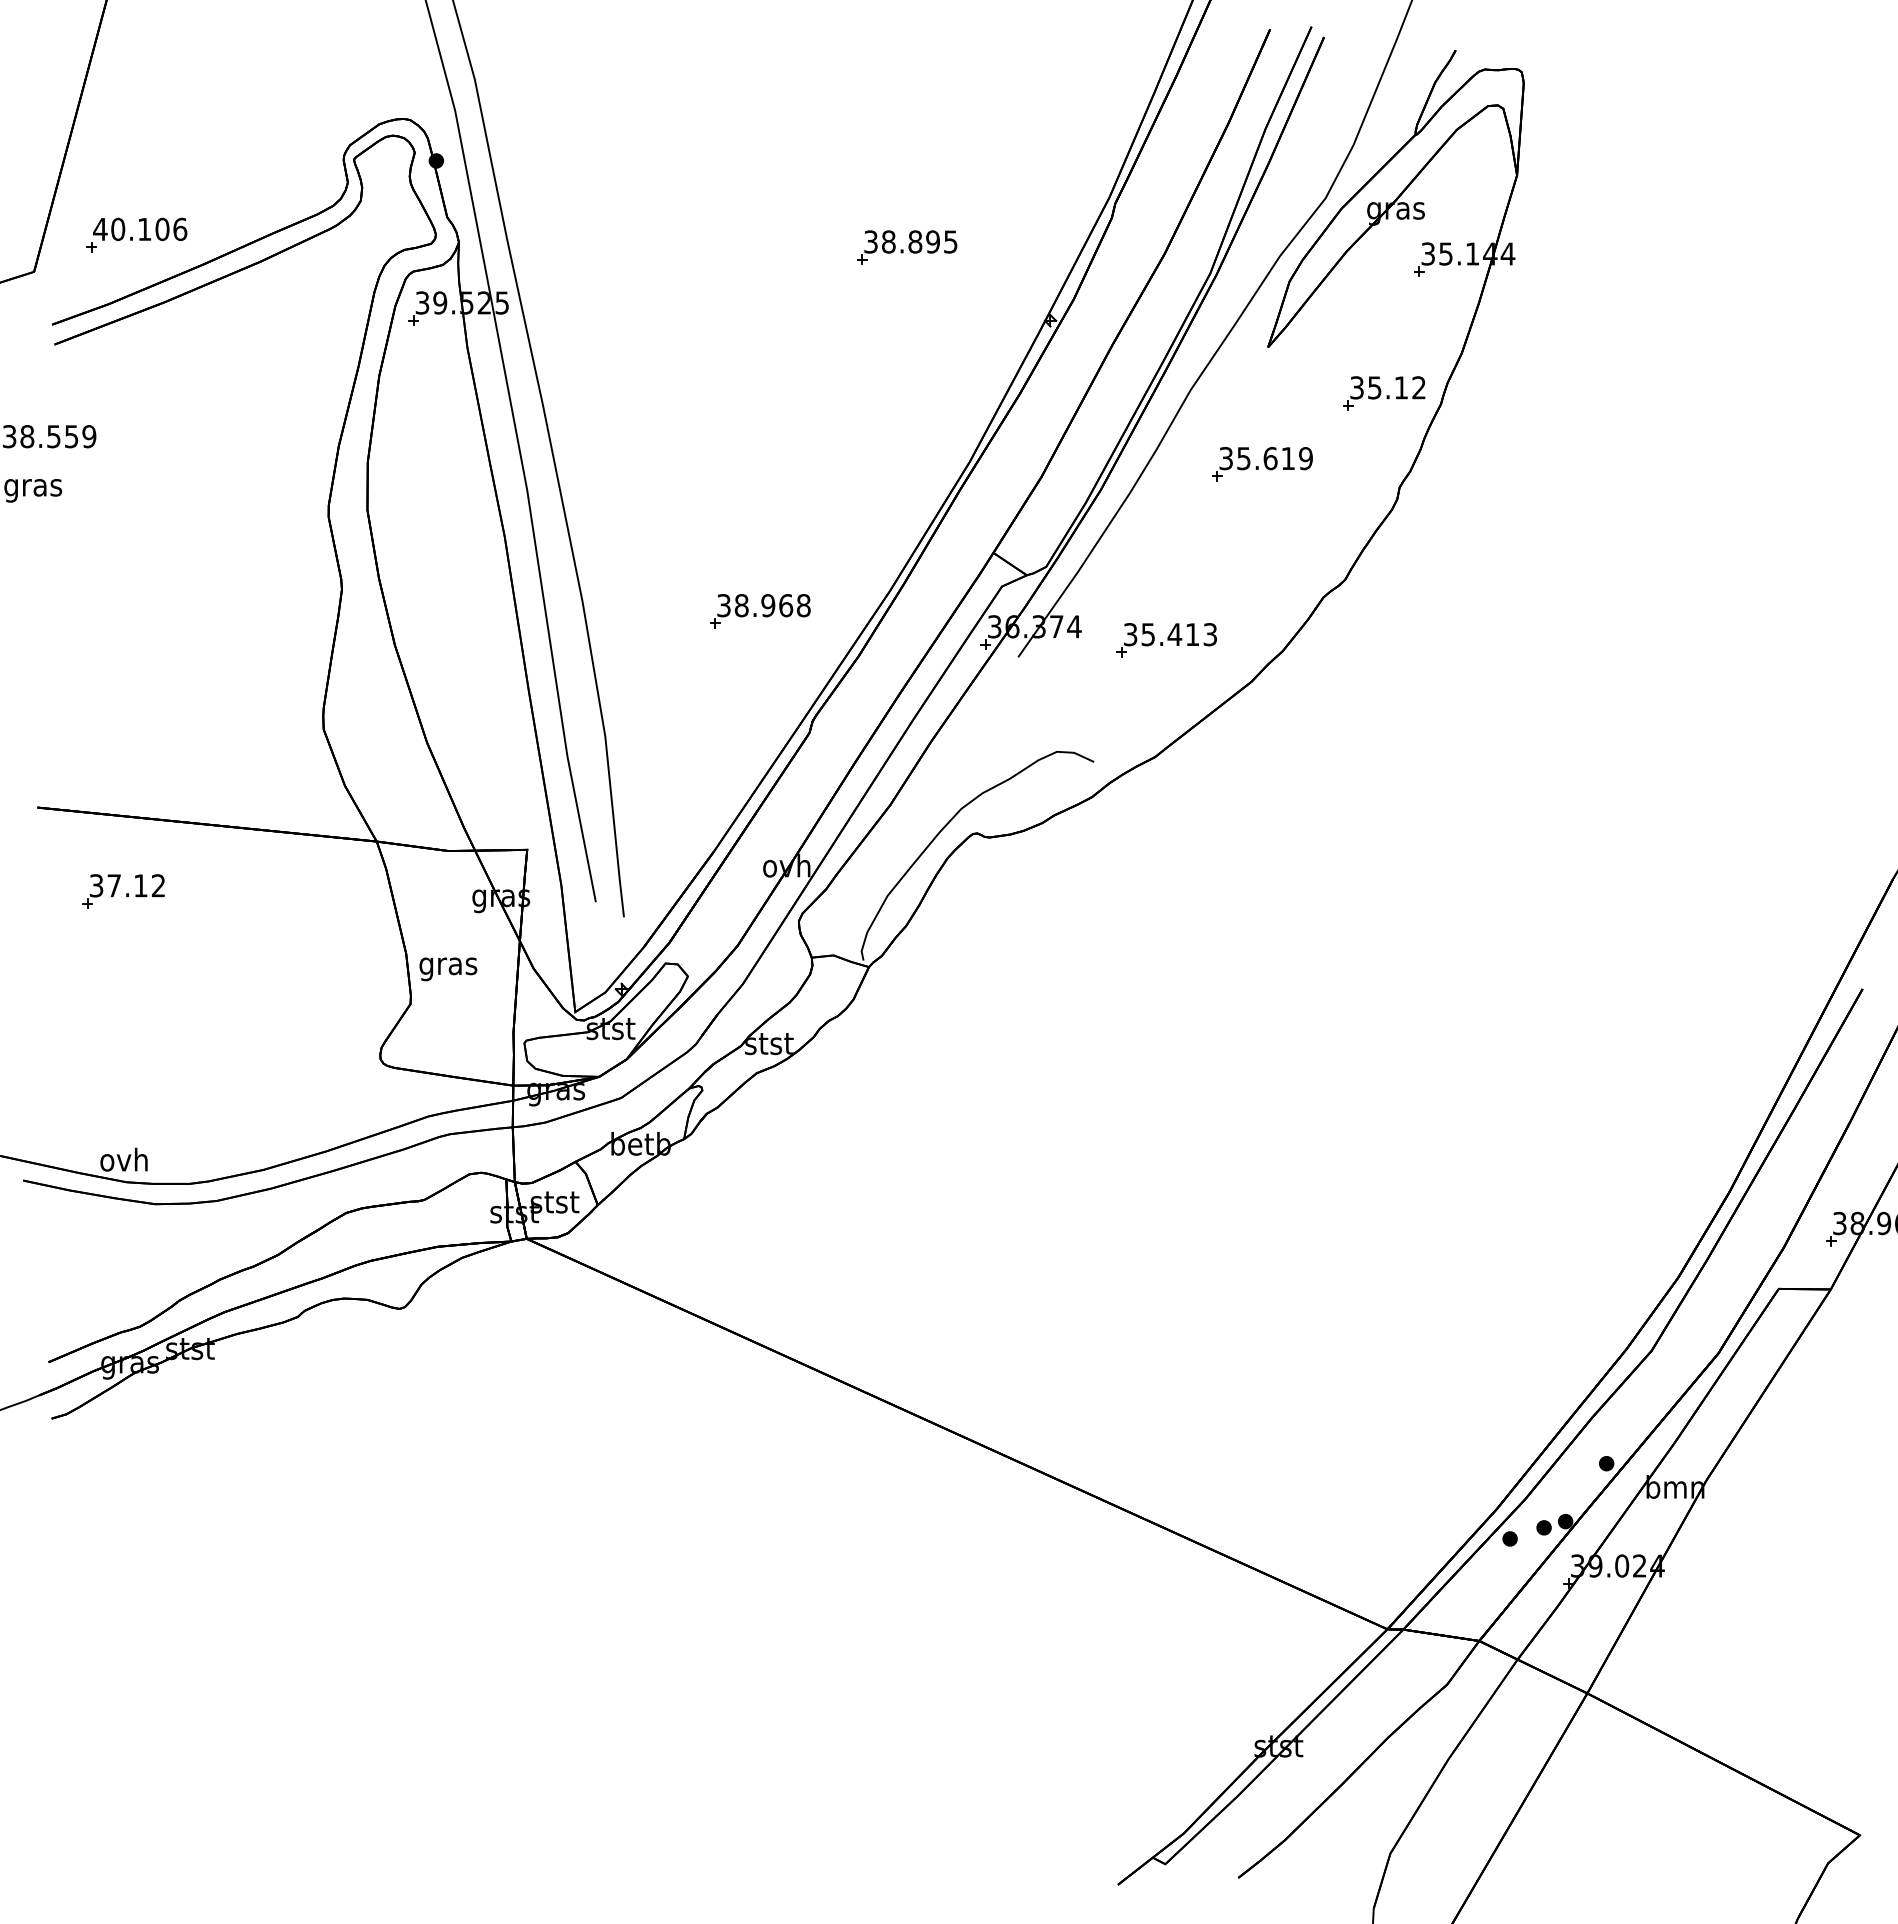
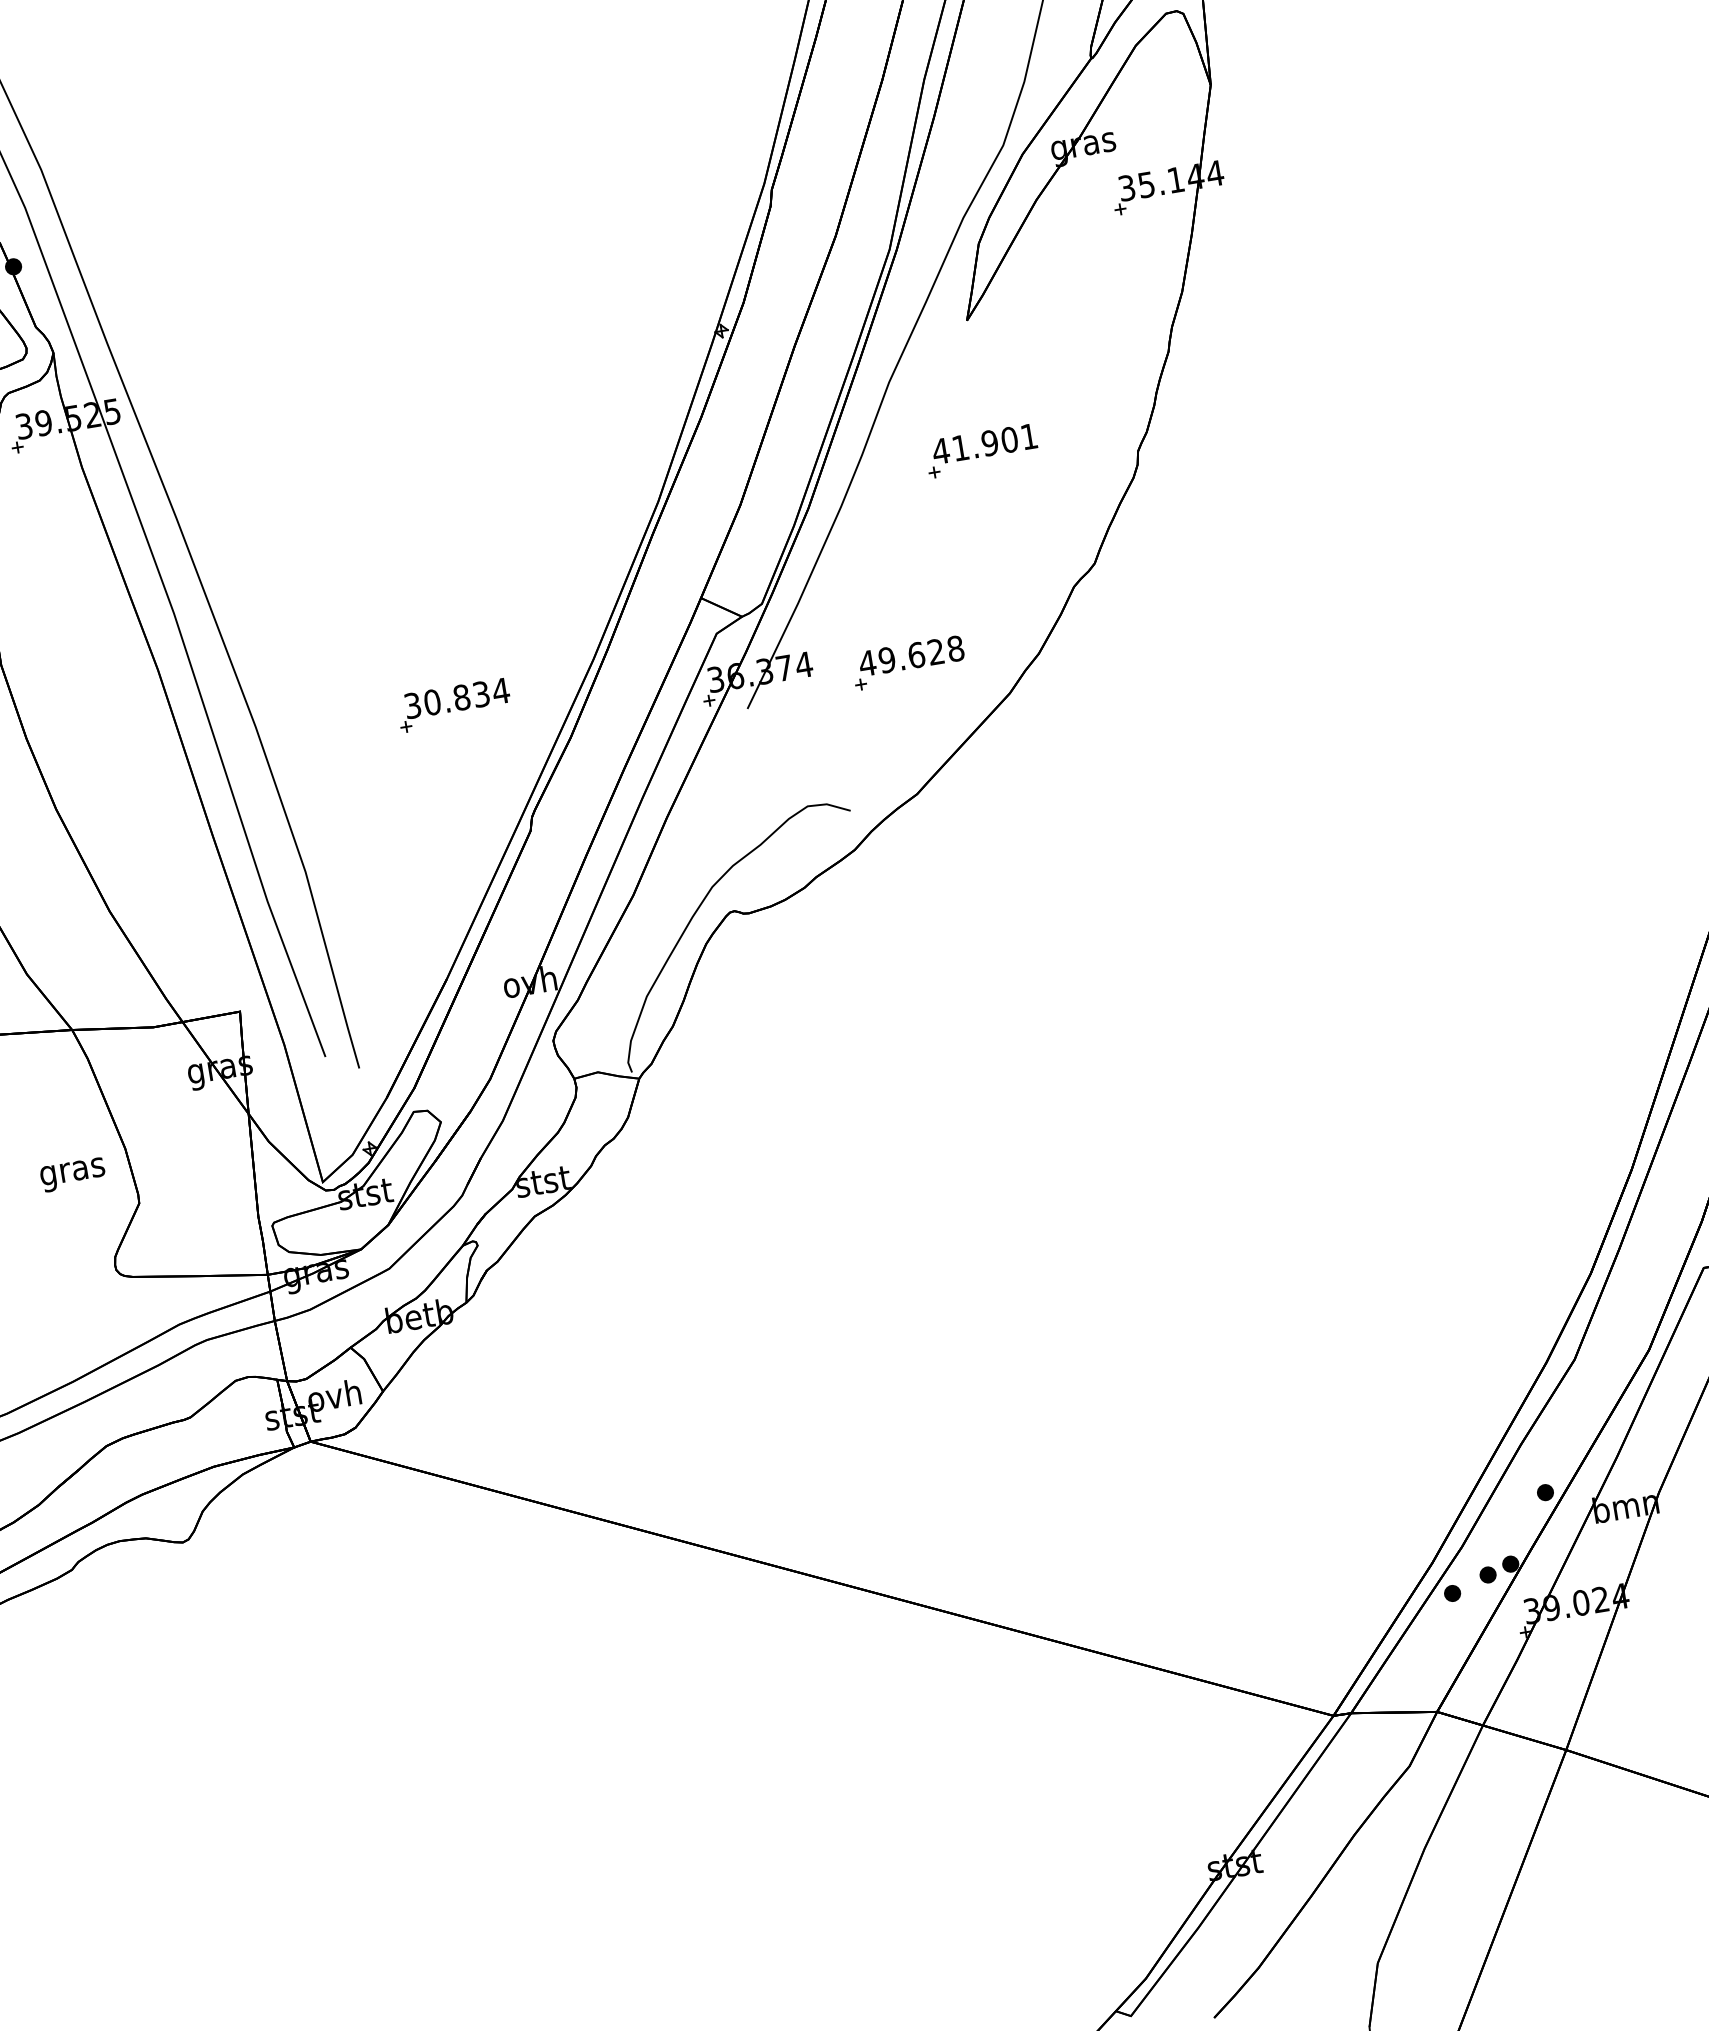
part: (907, 247) -> (550, 276), removed
part: (1384, 393) -> (1104, 350), removed
text: (1265, 458) -> (984, 443), 35.619 -> 41.901
text: (772, 605) -> (466, 696), 38.968 -> 30.834
text: (1170, 634) -> (911, 655), 35.413 -> 49.628
text: (448, 969) -> (73, 1175), moved
text: (554, 1201) -> (334, 1395), stst -> ovh

